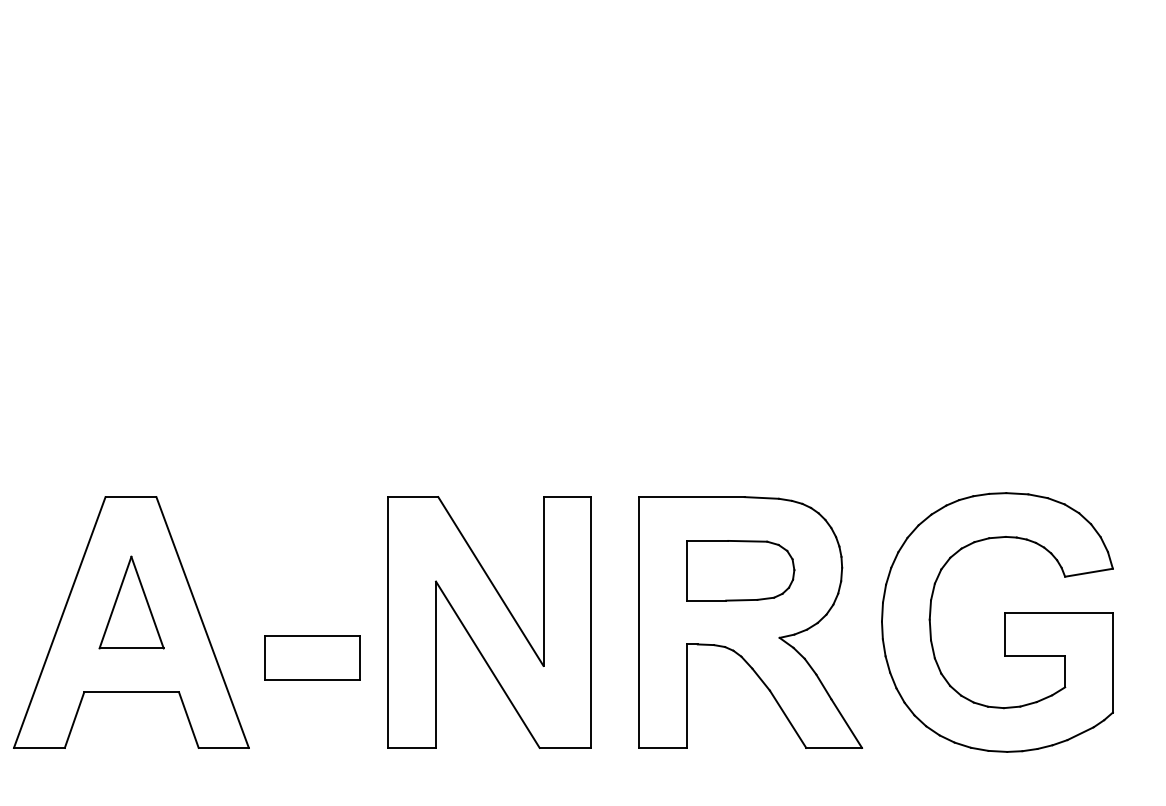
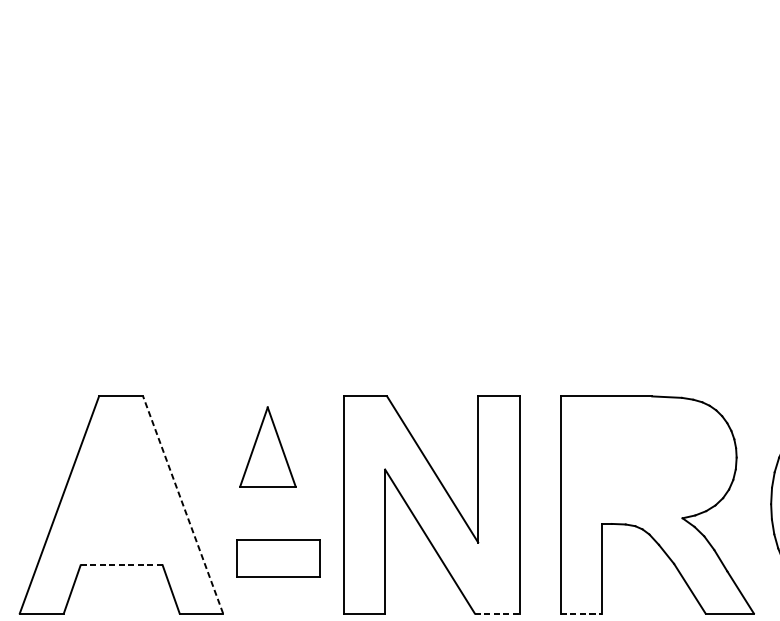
part: (740, 570) -> (648, 459), removed
part: (131, 602) -> (267, 446), moved
line: (202, 622) -> (182, 504), solid -> dashed
part: (312, 657) -> (278, 557), moved
line: (132, 692) -> (122, 565), solid -> dashed
line: (565, 747) -> (497, 613), solid -> dashed
line: (662, 747) -> (581, 613), solid -> dashed

